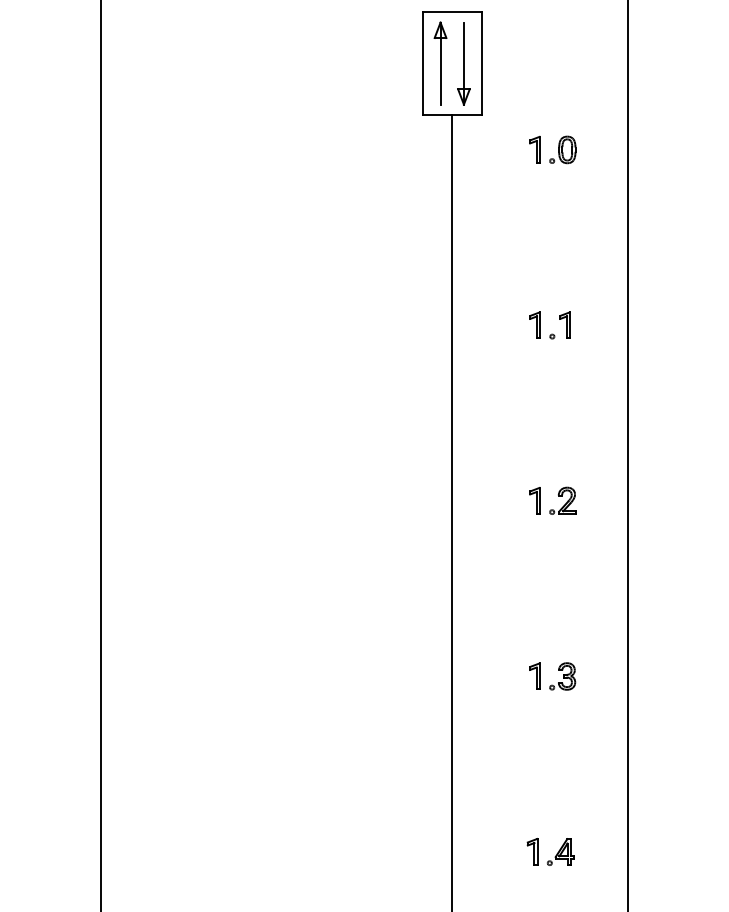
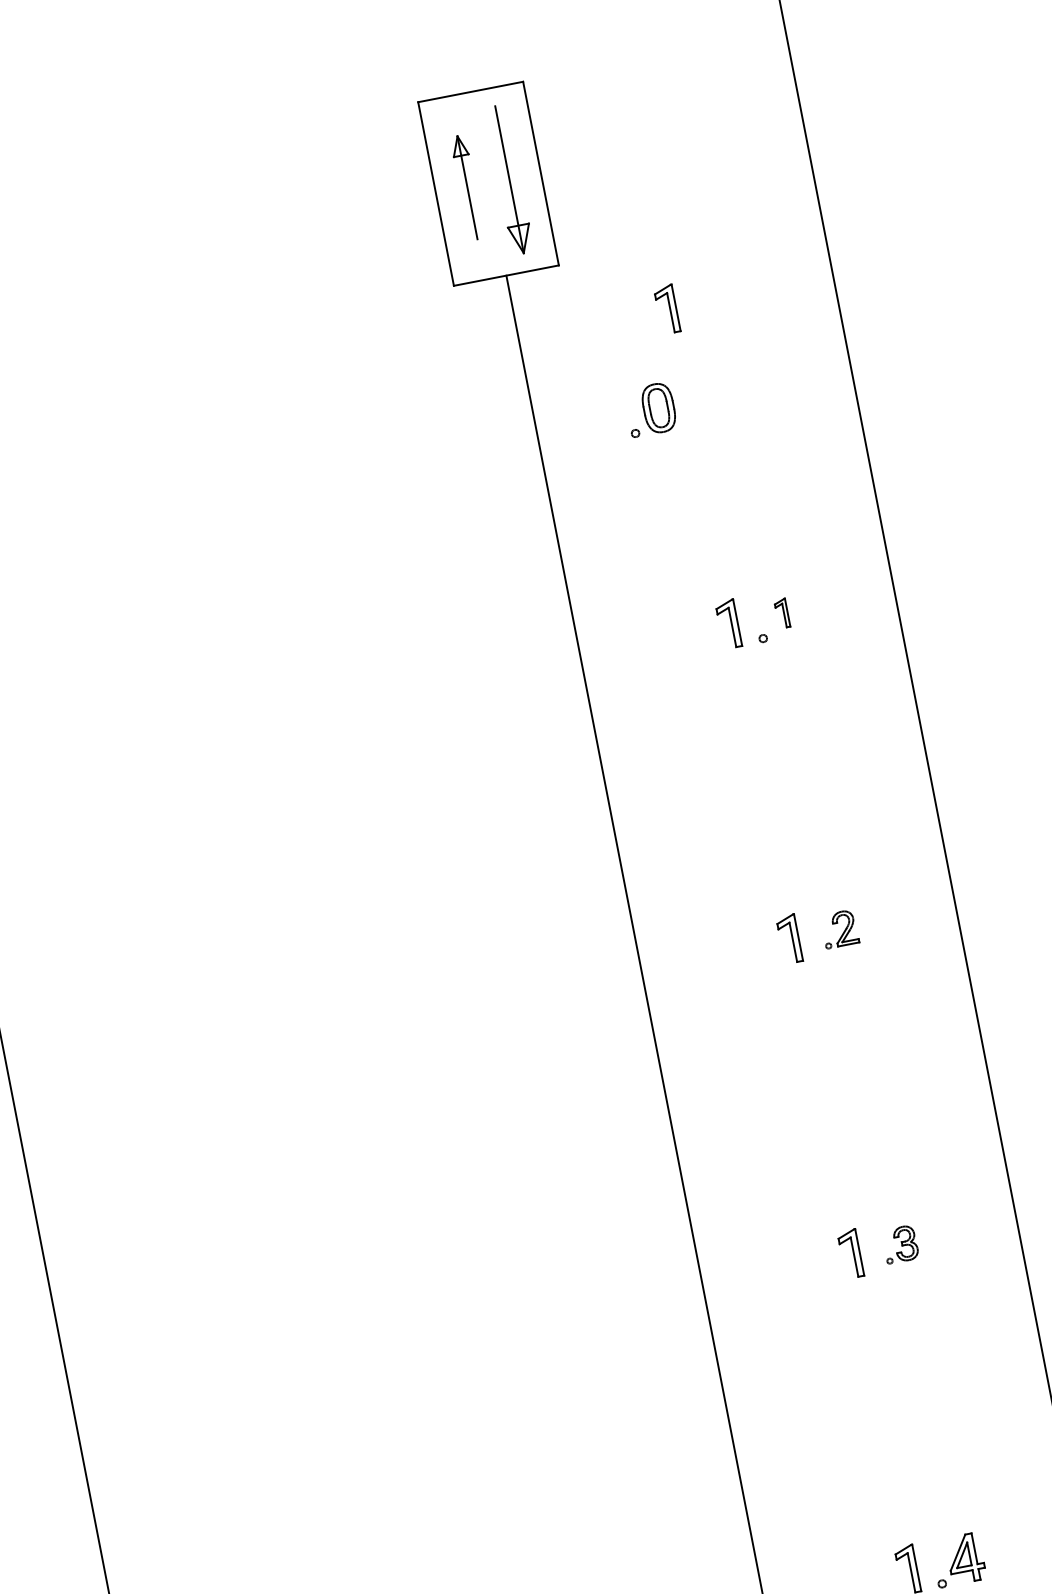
part: (440, 63) -> (467, 187), size x0.7
part: (562, 149) -> (650, 409), moved
part: (564, 324) -> (780, 612), size x0.6
part: (562, 500) -> (838, 928), size x0.7
part: (562, 676) -> (899, 1244), size x0.7

